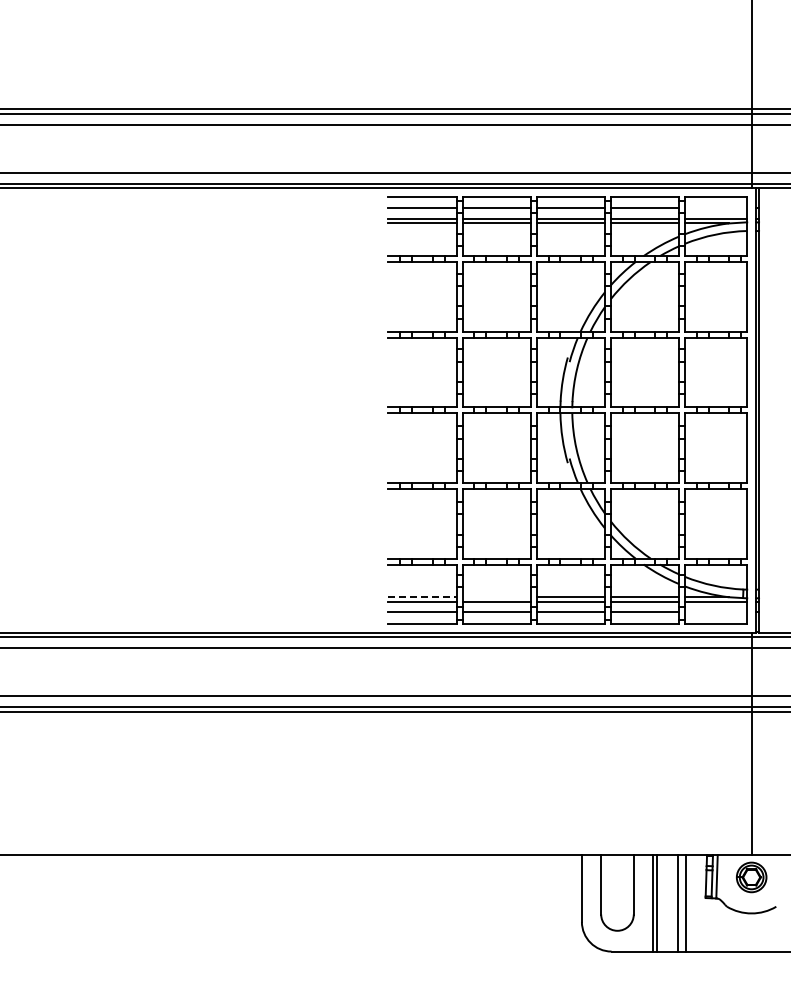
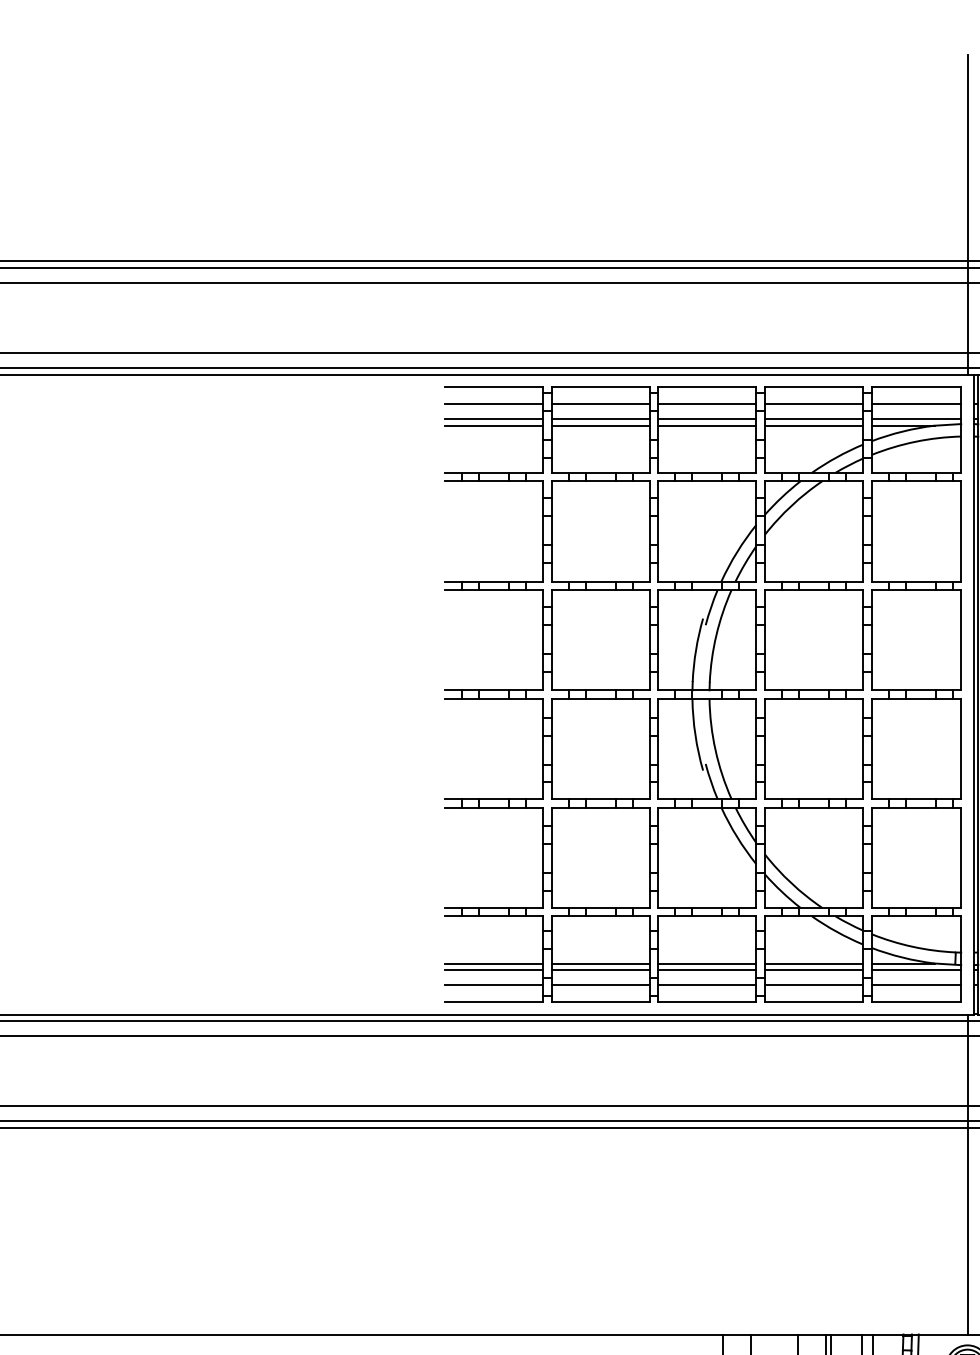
line: (715, 208) -> (915, 404), added
line: (423, 597) -> (495, 963), dashed -> solid
line: (496, 597) -> (600, 963), added
line: (715, 612) -> (915, 985), added

